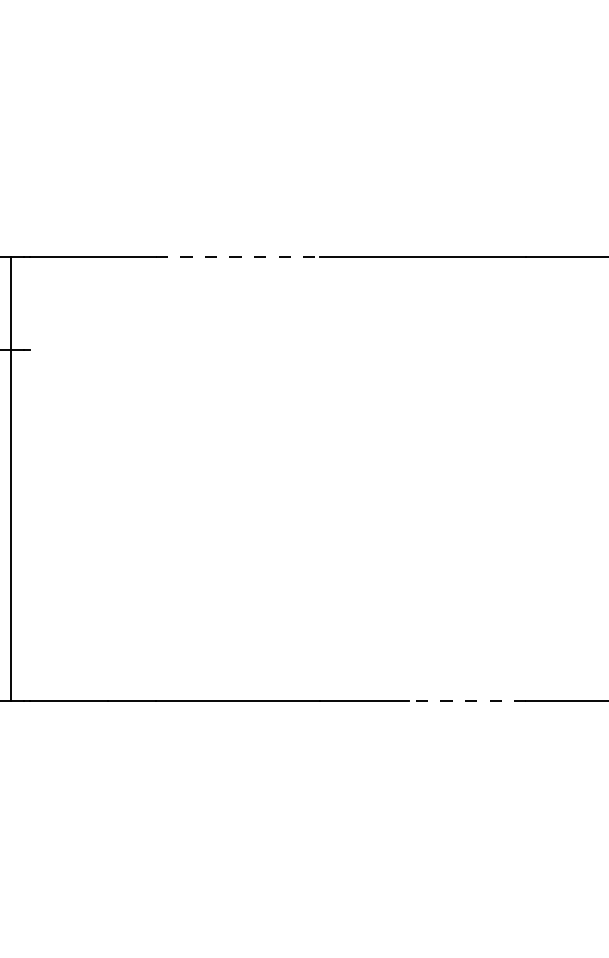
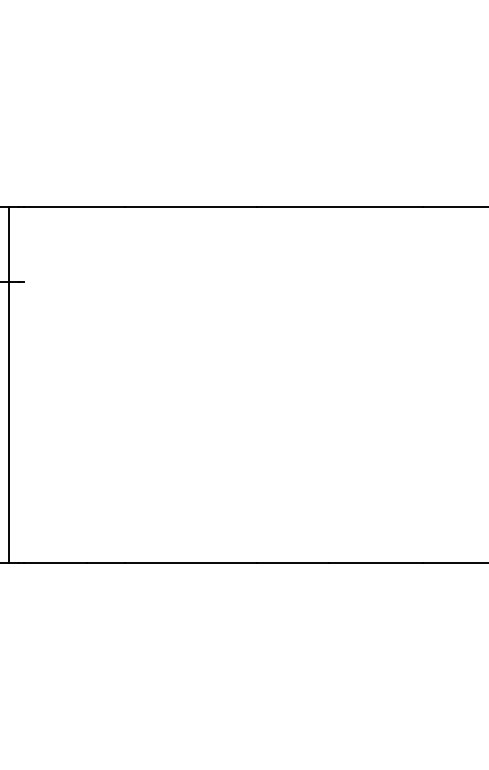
line: (238, 256) -> (191, 206), dashed -> solid
line: (467, 701) -> (375, 563), dashed -> solid

